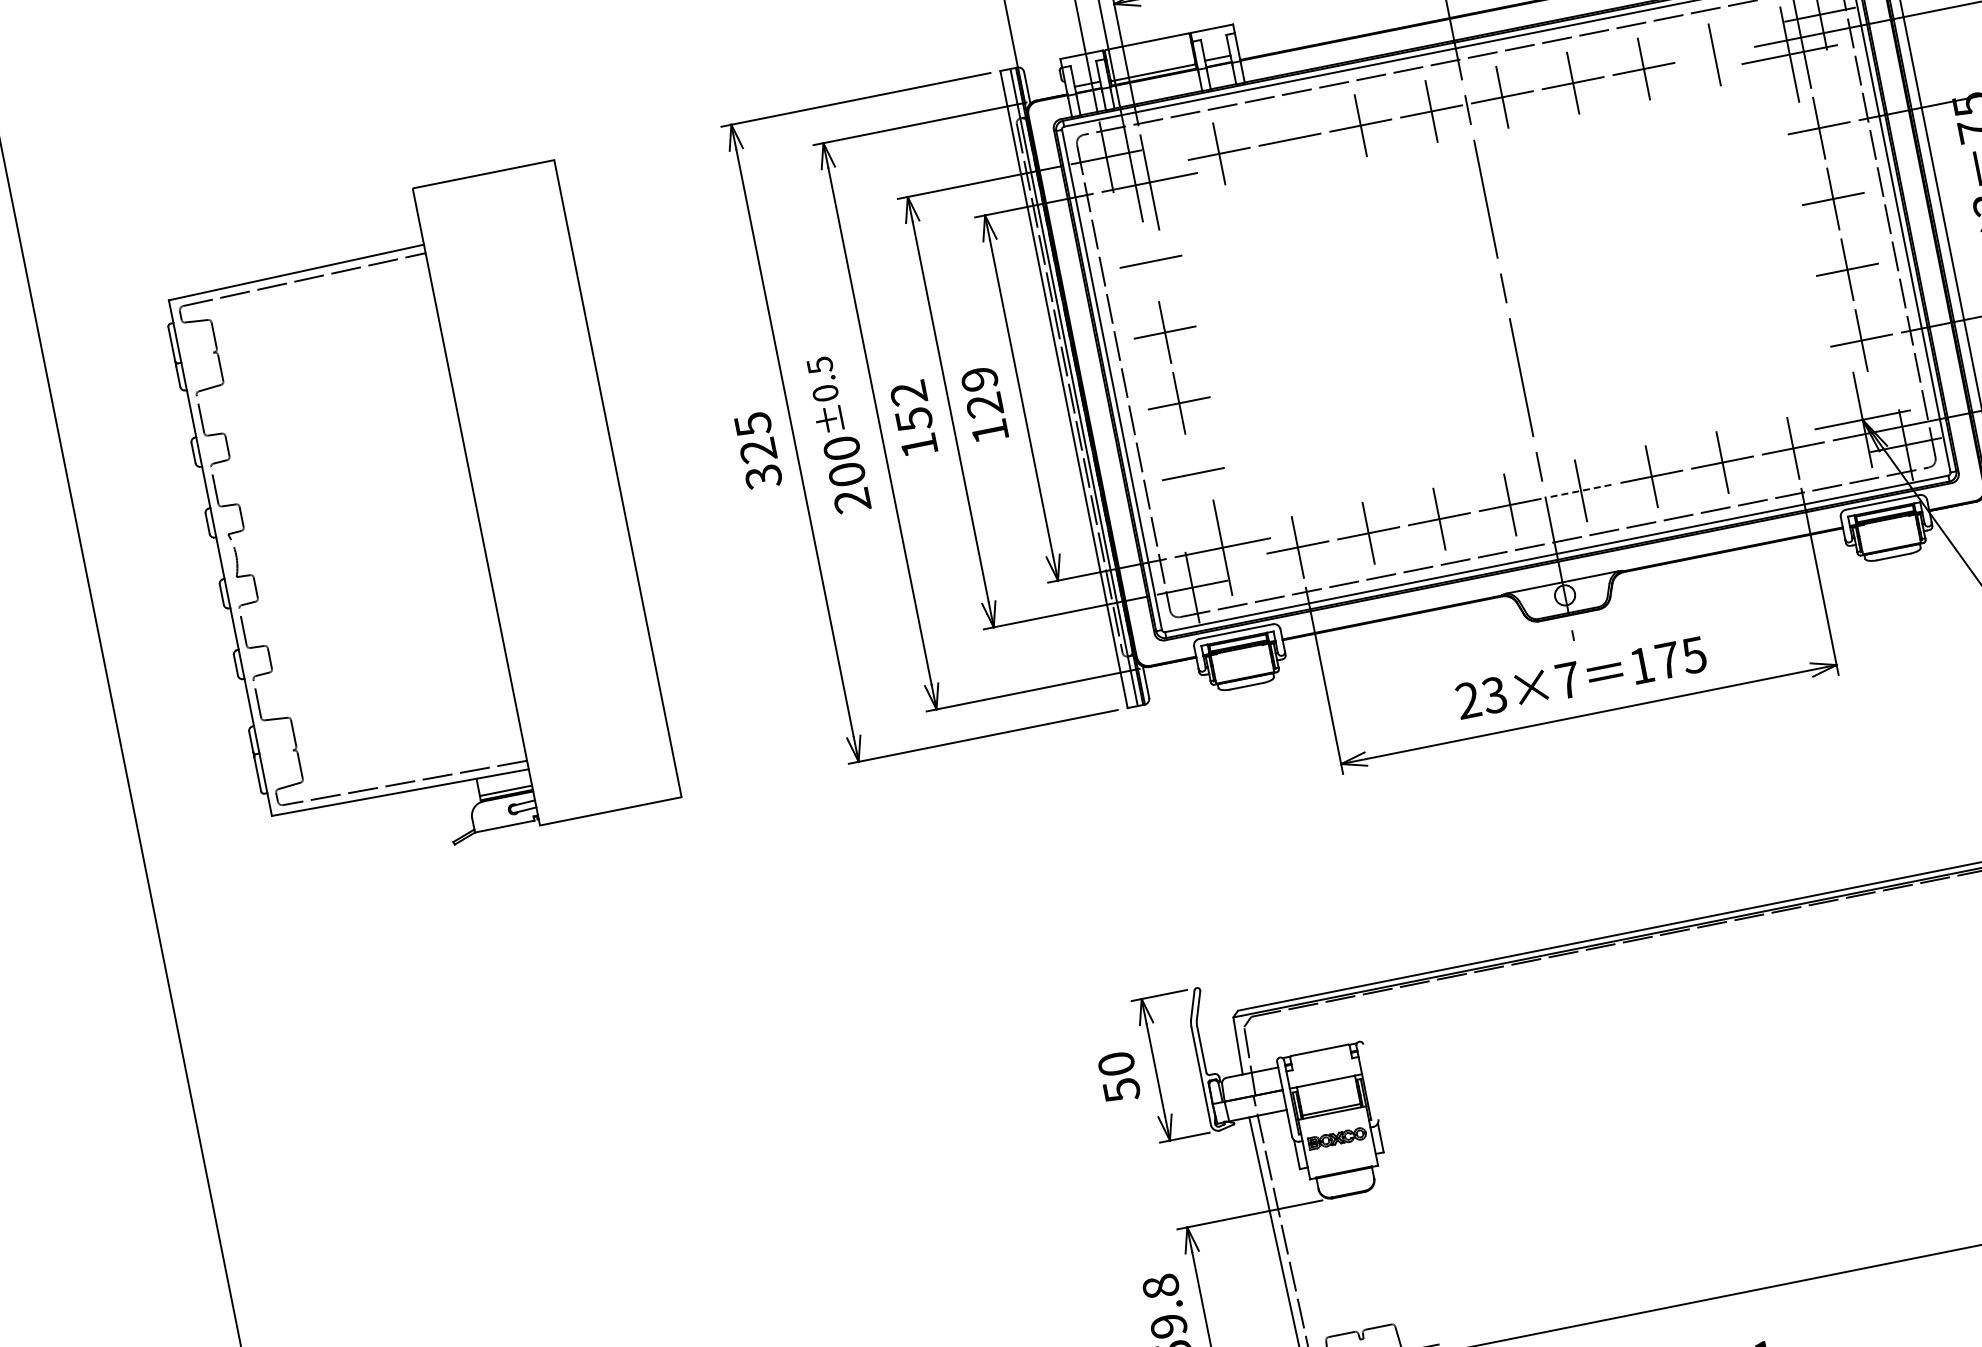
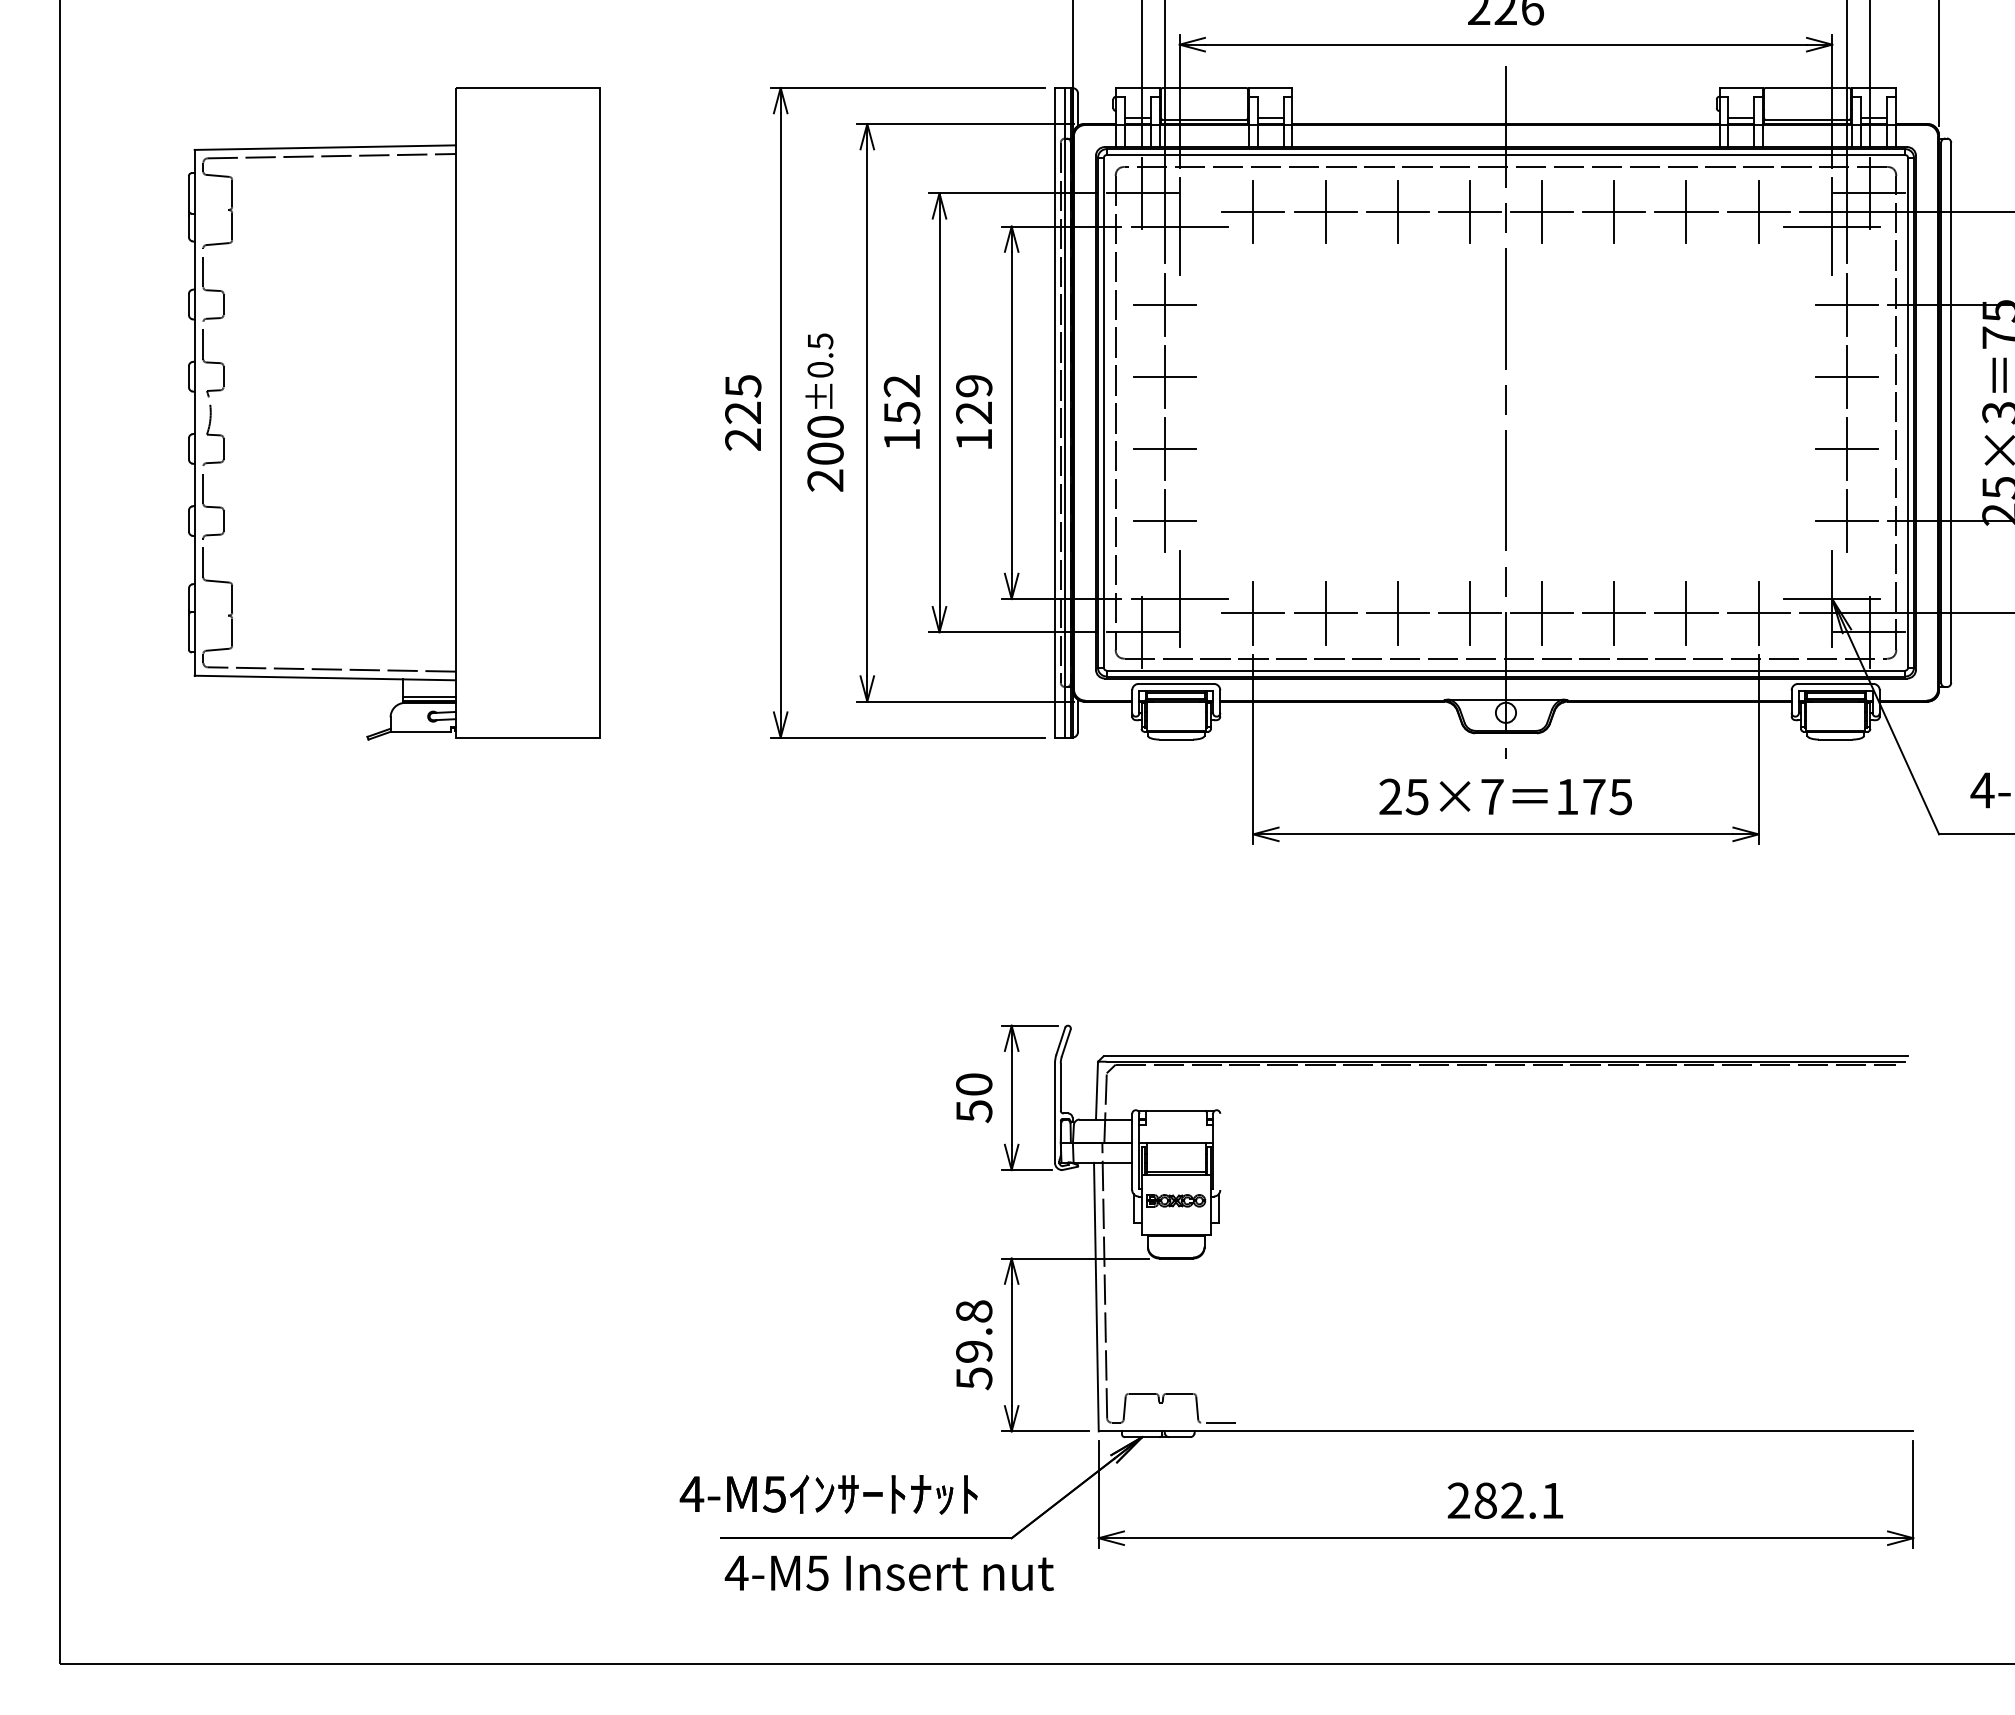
line: (1714, 55) -> (1758, 212), added
line: (1290, 140) -> (1325, 212), added
line: (1151, 261) -> (1165, 304), added
line: (1193, 474) -> (1165, 521), added
text: (763, 476) -> (743, 439), 325 -> 225
line: (1580, 491) -> (1541, 613), dashed -> solid
text: (1493, 694) -> (1416, 796), 23×7 -> 25×7

